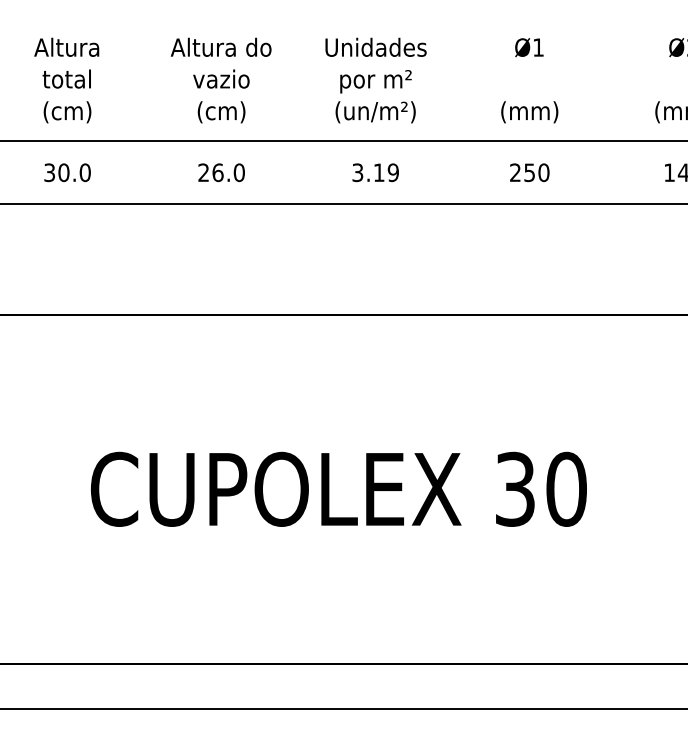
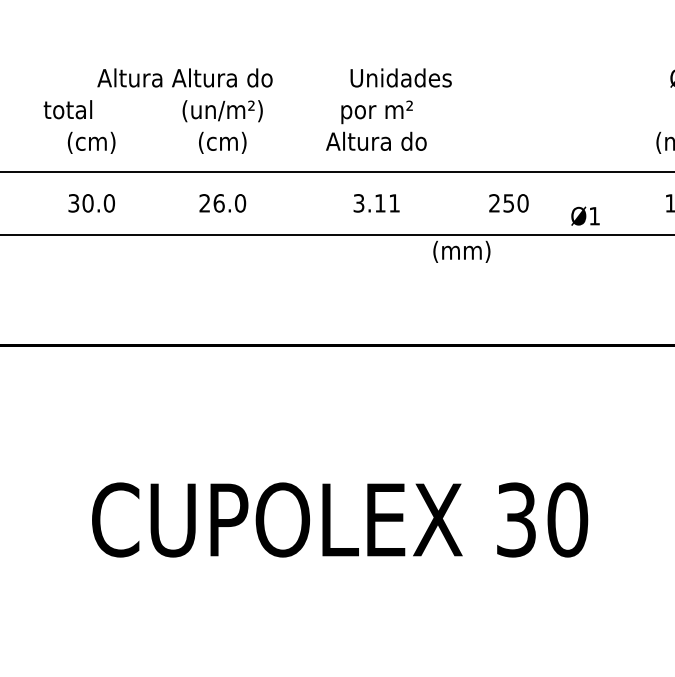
text: (66, 46) -> (129, 77), moved
text: (375, 46) -> (400, 77), moved
text: (529, 47) -> (585, 216), moved
text: (221, 80) -> (222, 111), vazio -> (un/m²)
text: (67, 112) -> (91, 143), moved
text: (375, 112) -> (376, 143), (un/m²) -> Altura do
text: (529, 112) -> (461, 252), moved
text: (67, 172) -> (91, 203), moved
text: (392, 172) -> (393, 203), 3.19 -> 3.11
text: (529, 172) -> (508, 203), moved

